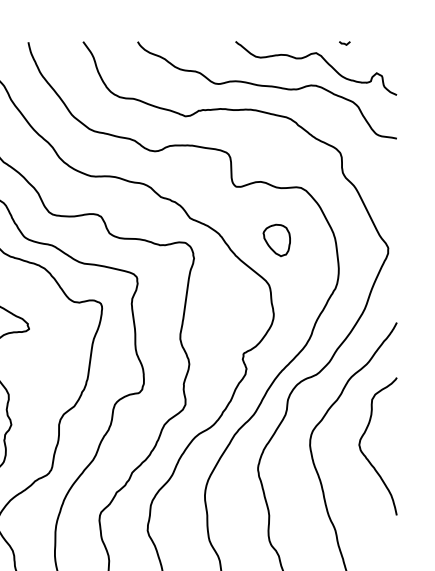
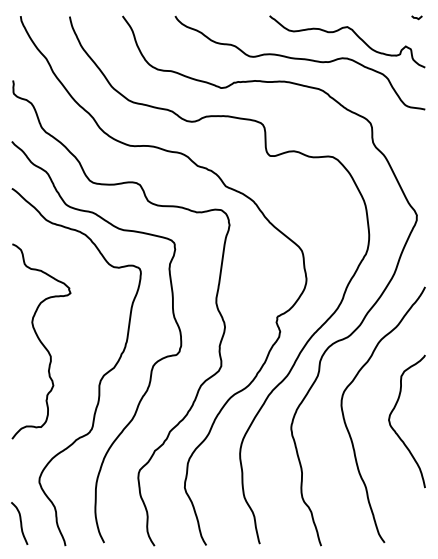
curve: (344, 43) -> (416, 17), moved
part: (276, 240) -> (309, 207), removed
curve: (367, 456) -> (396, 431), moved

